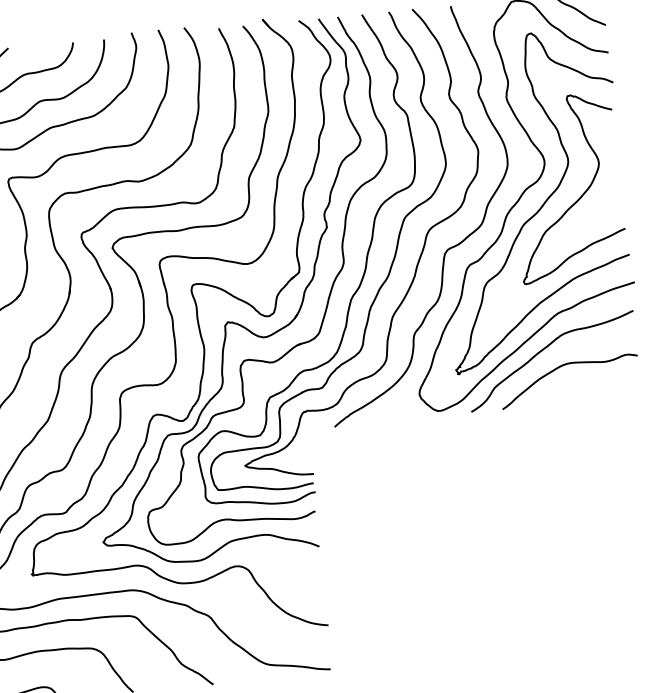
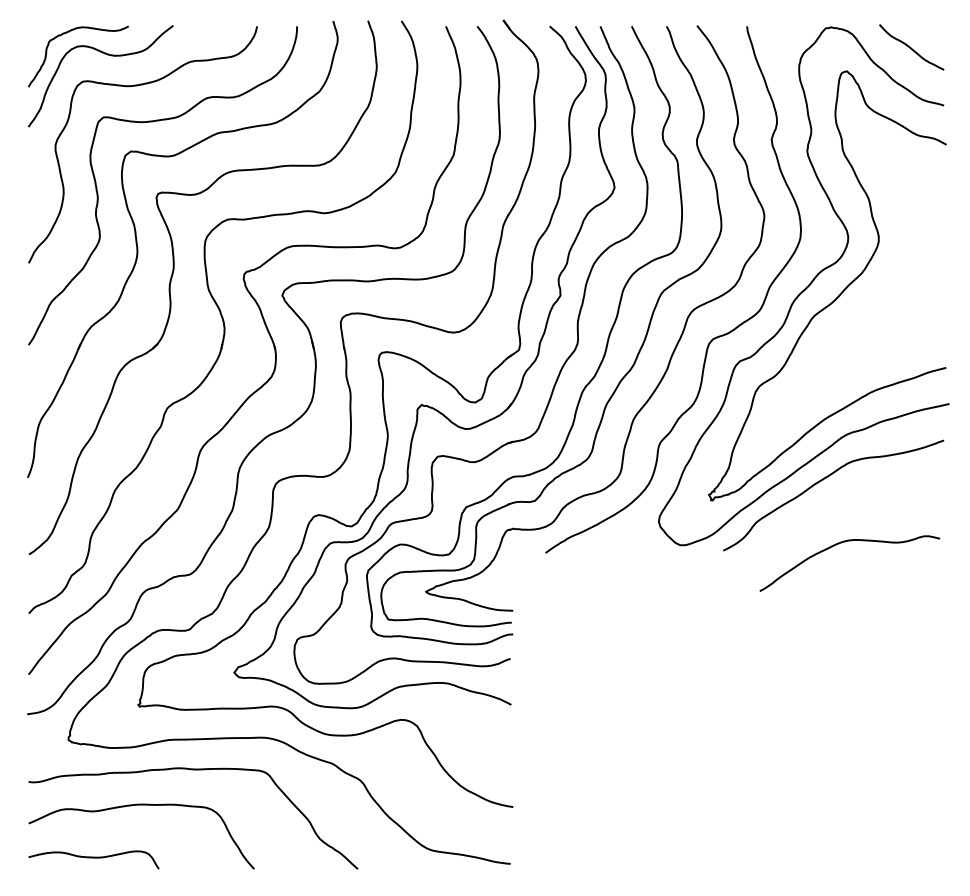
curve: (579, 197) -> (888, 288), removed
curve: (565, 365) -> (845, 542), moved

